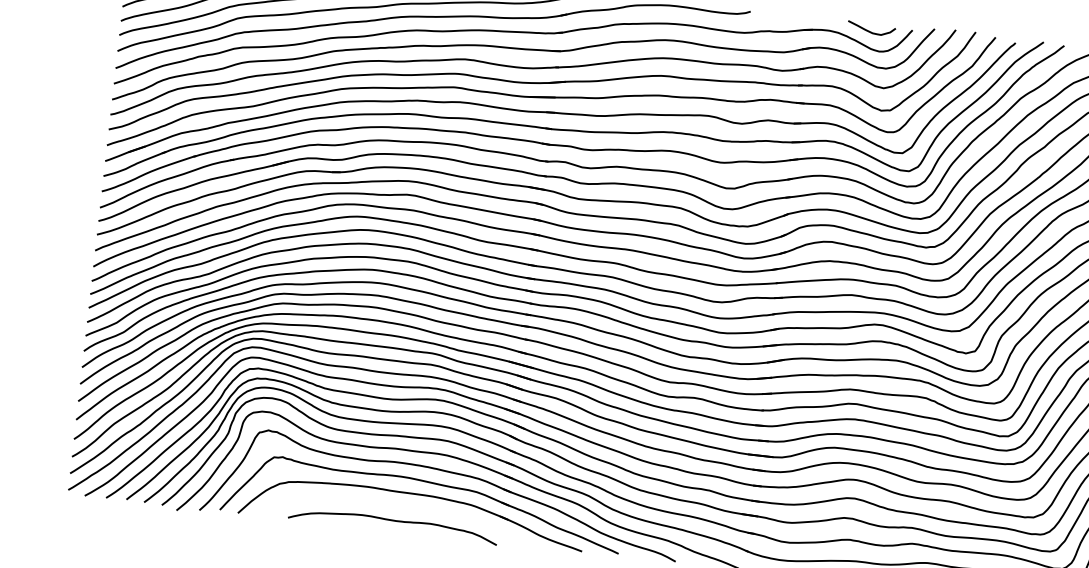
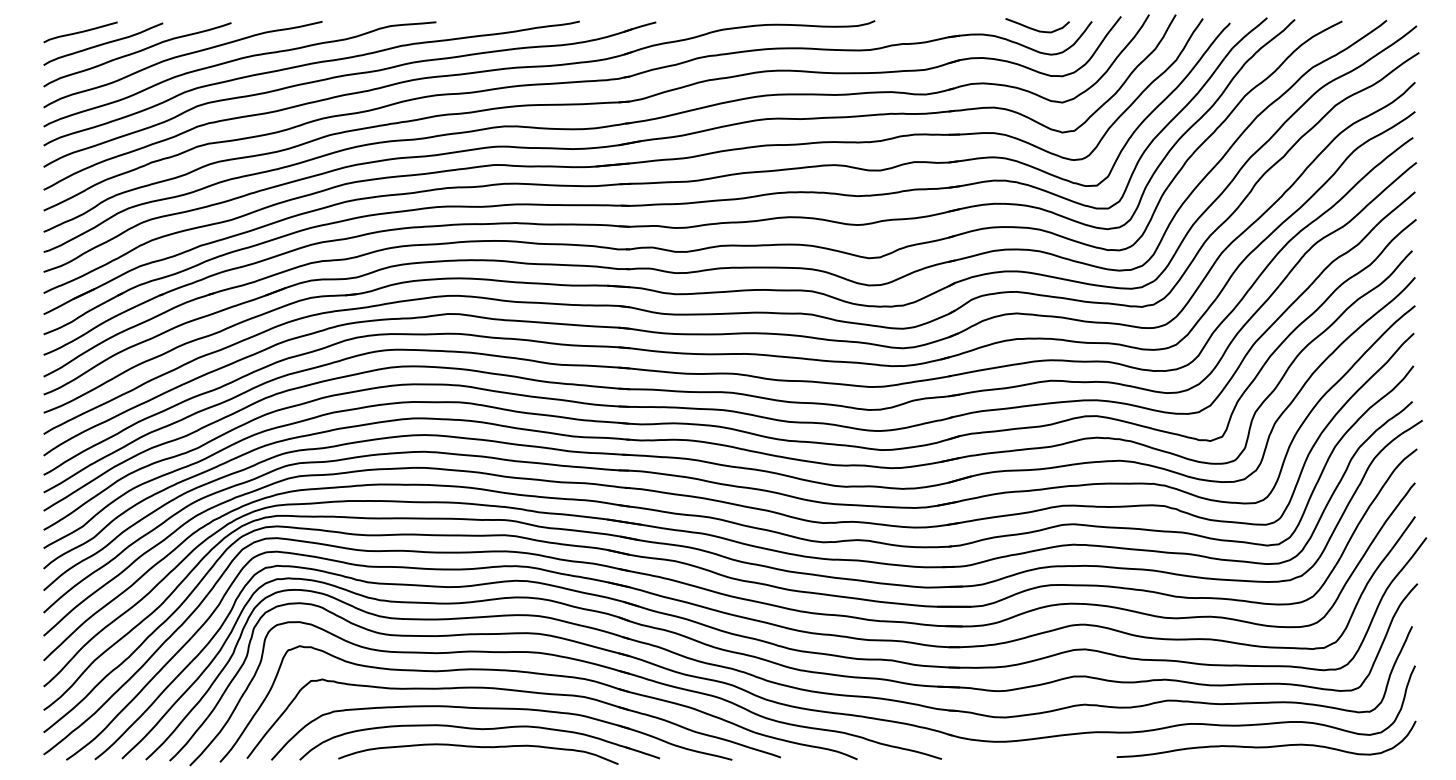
part: (398, 508) -> (482, 730), added

